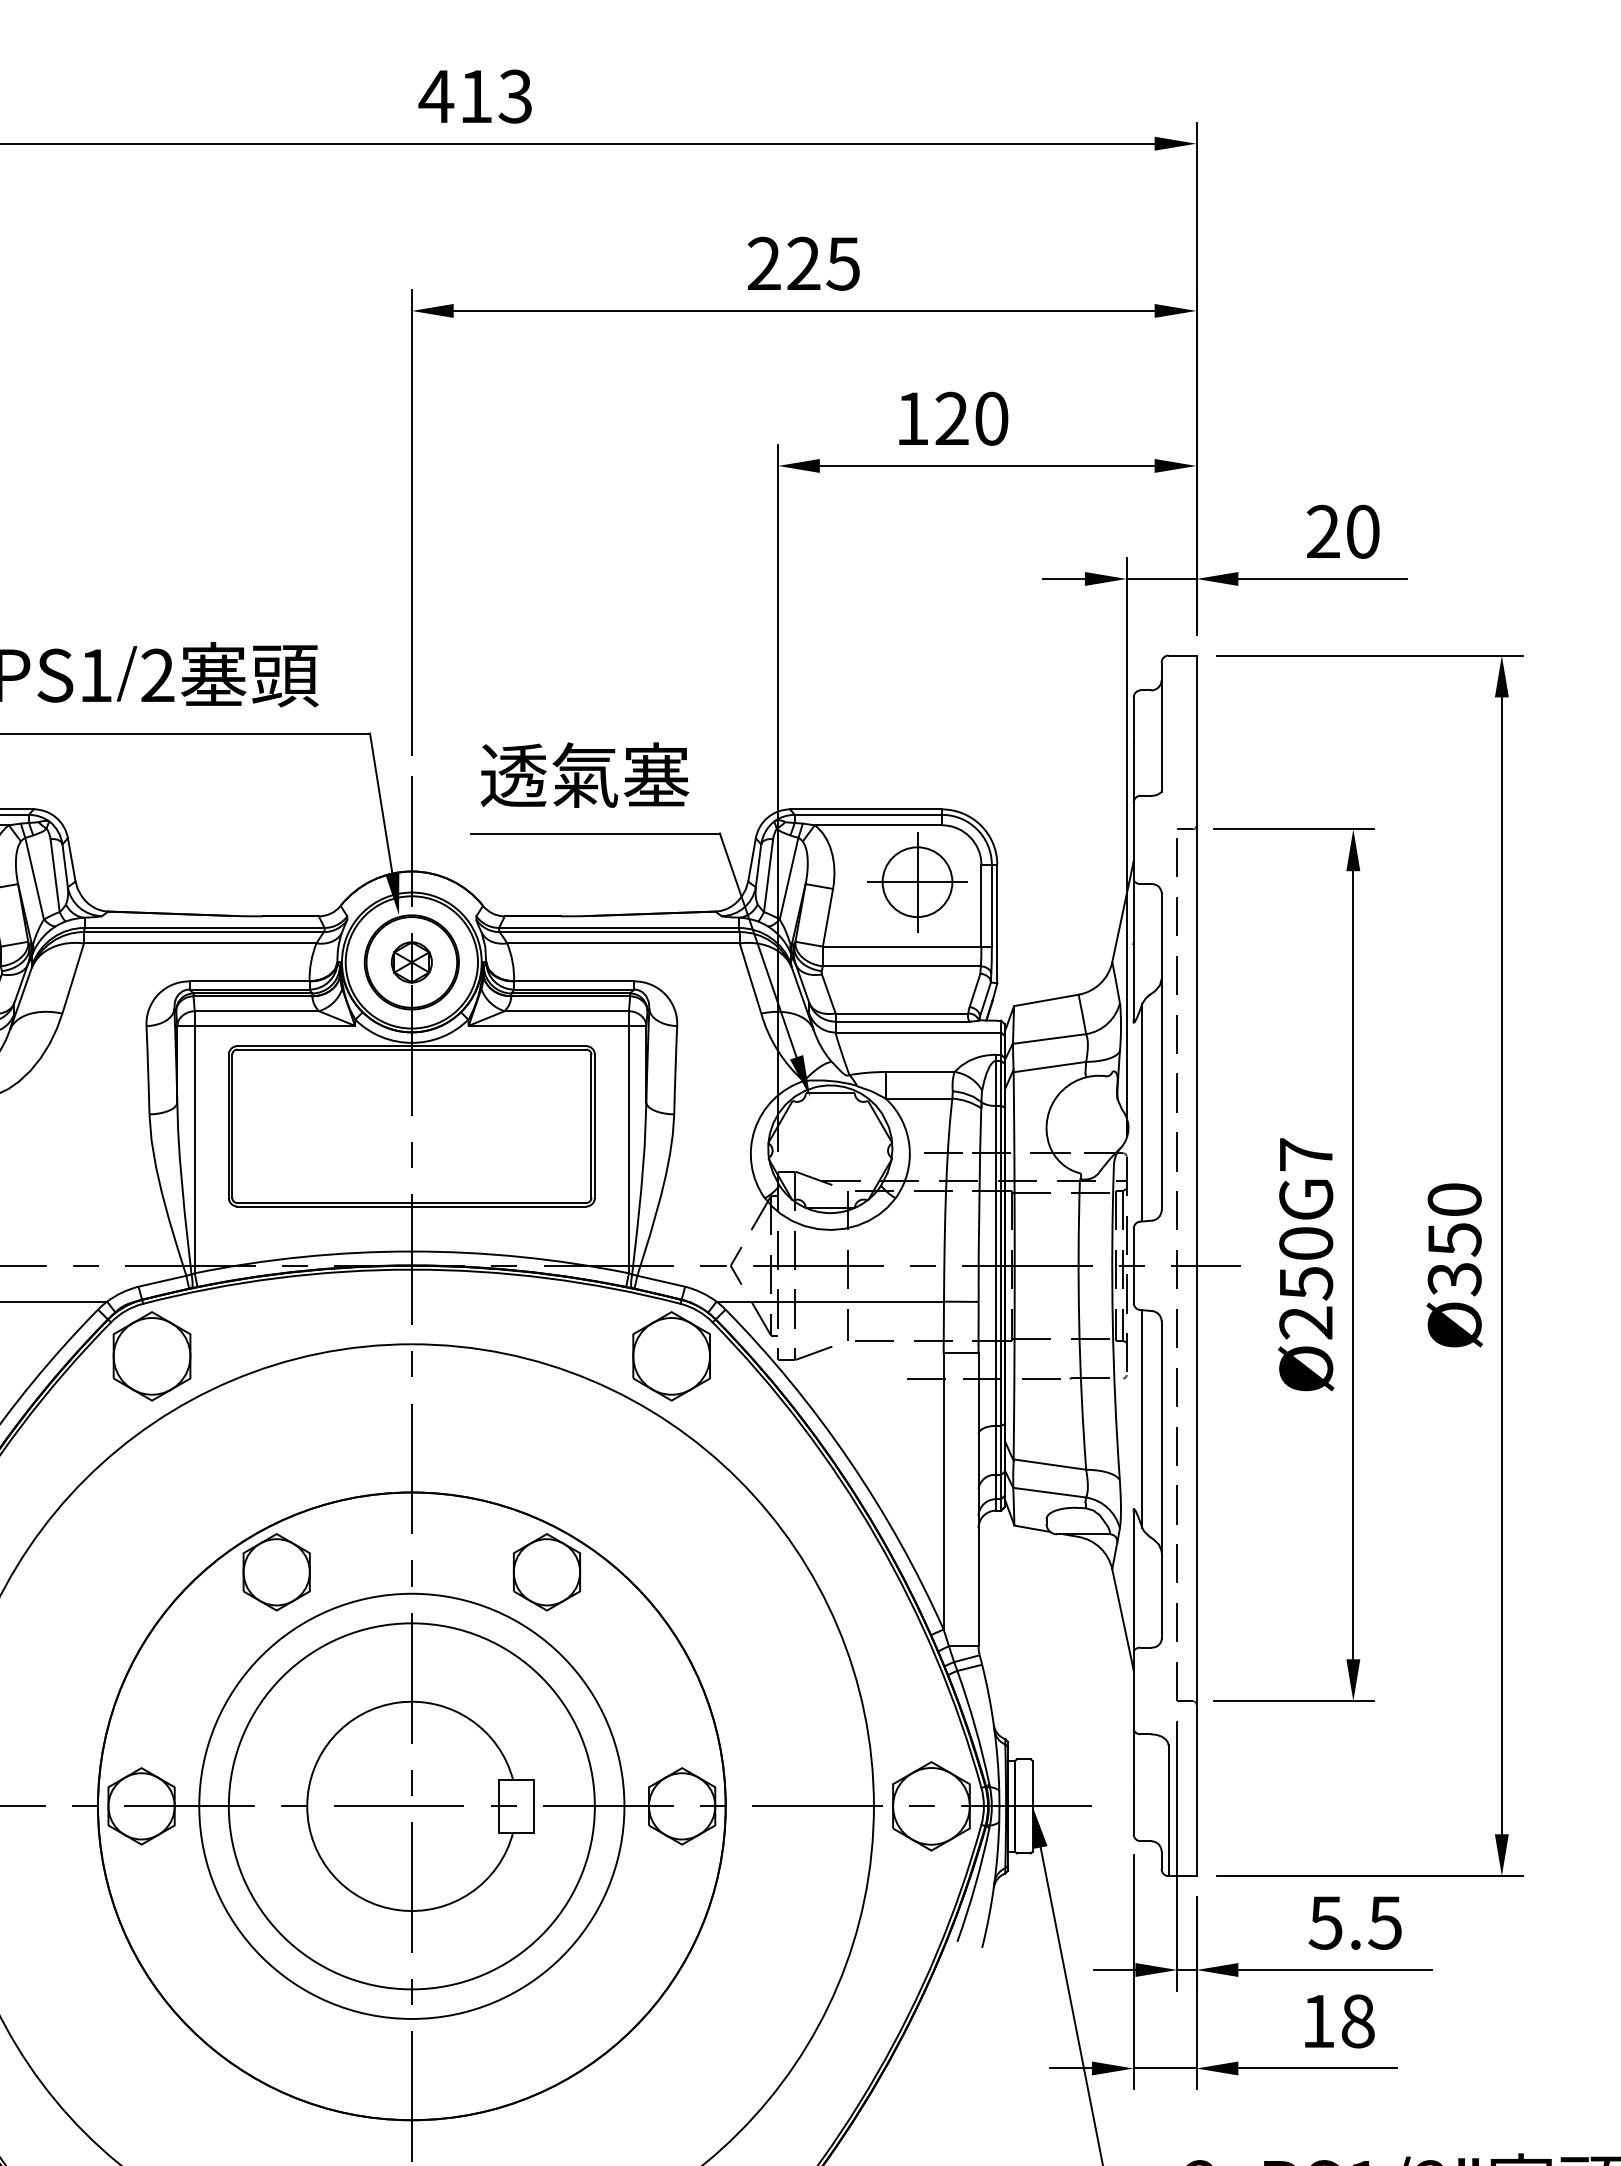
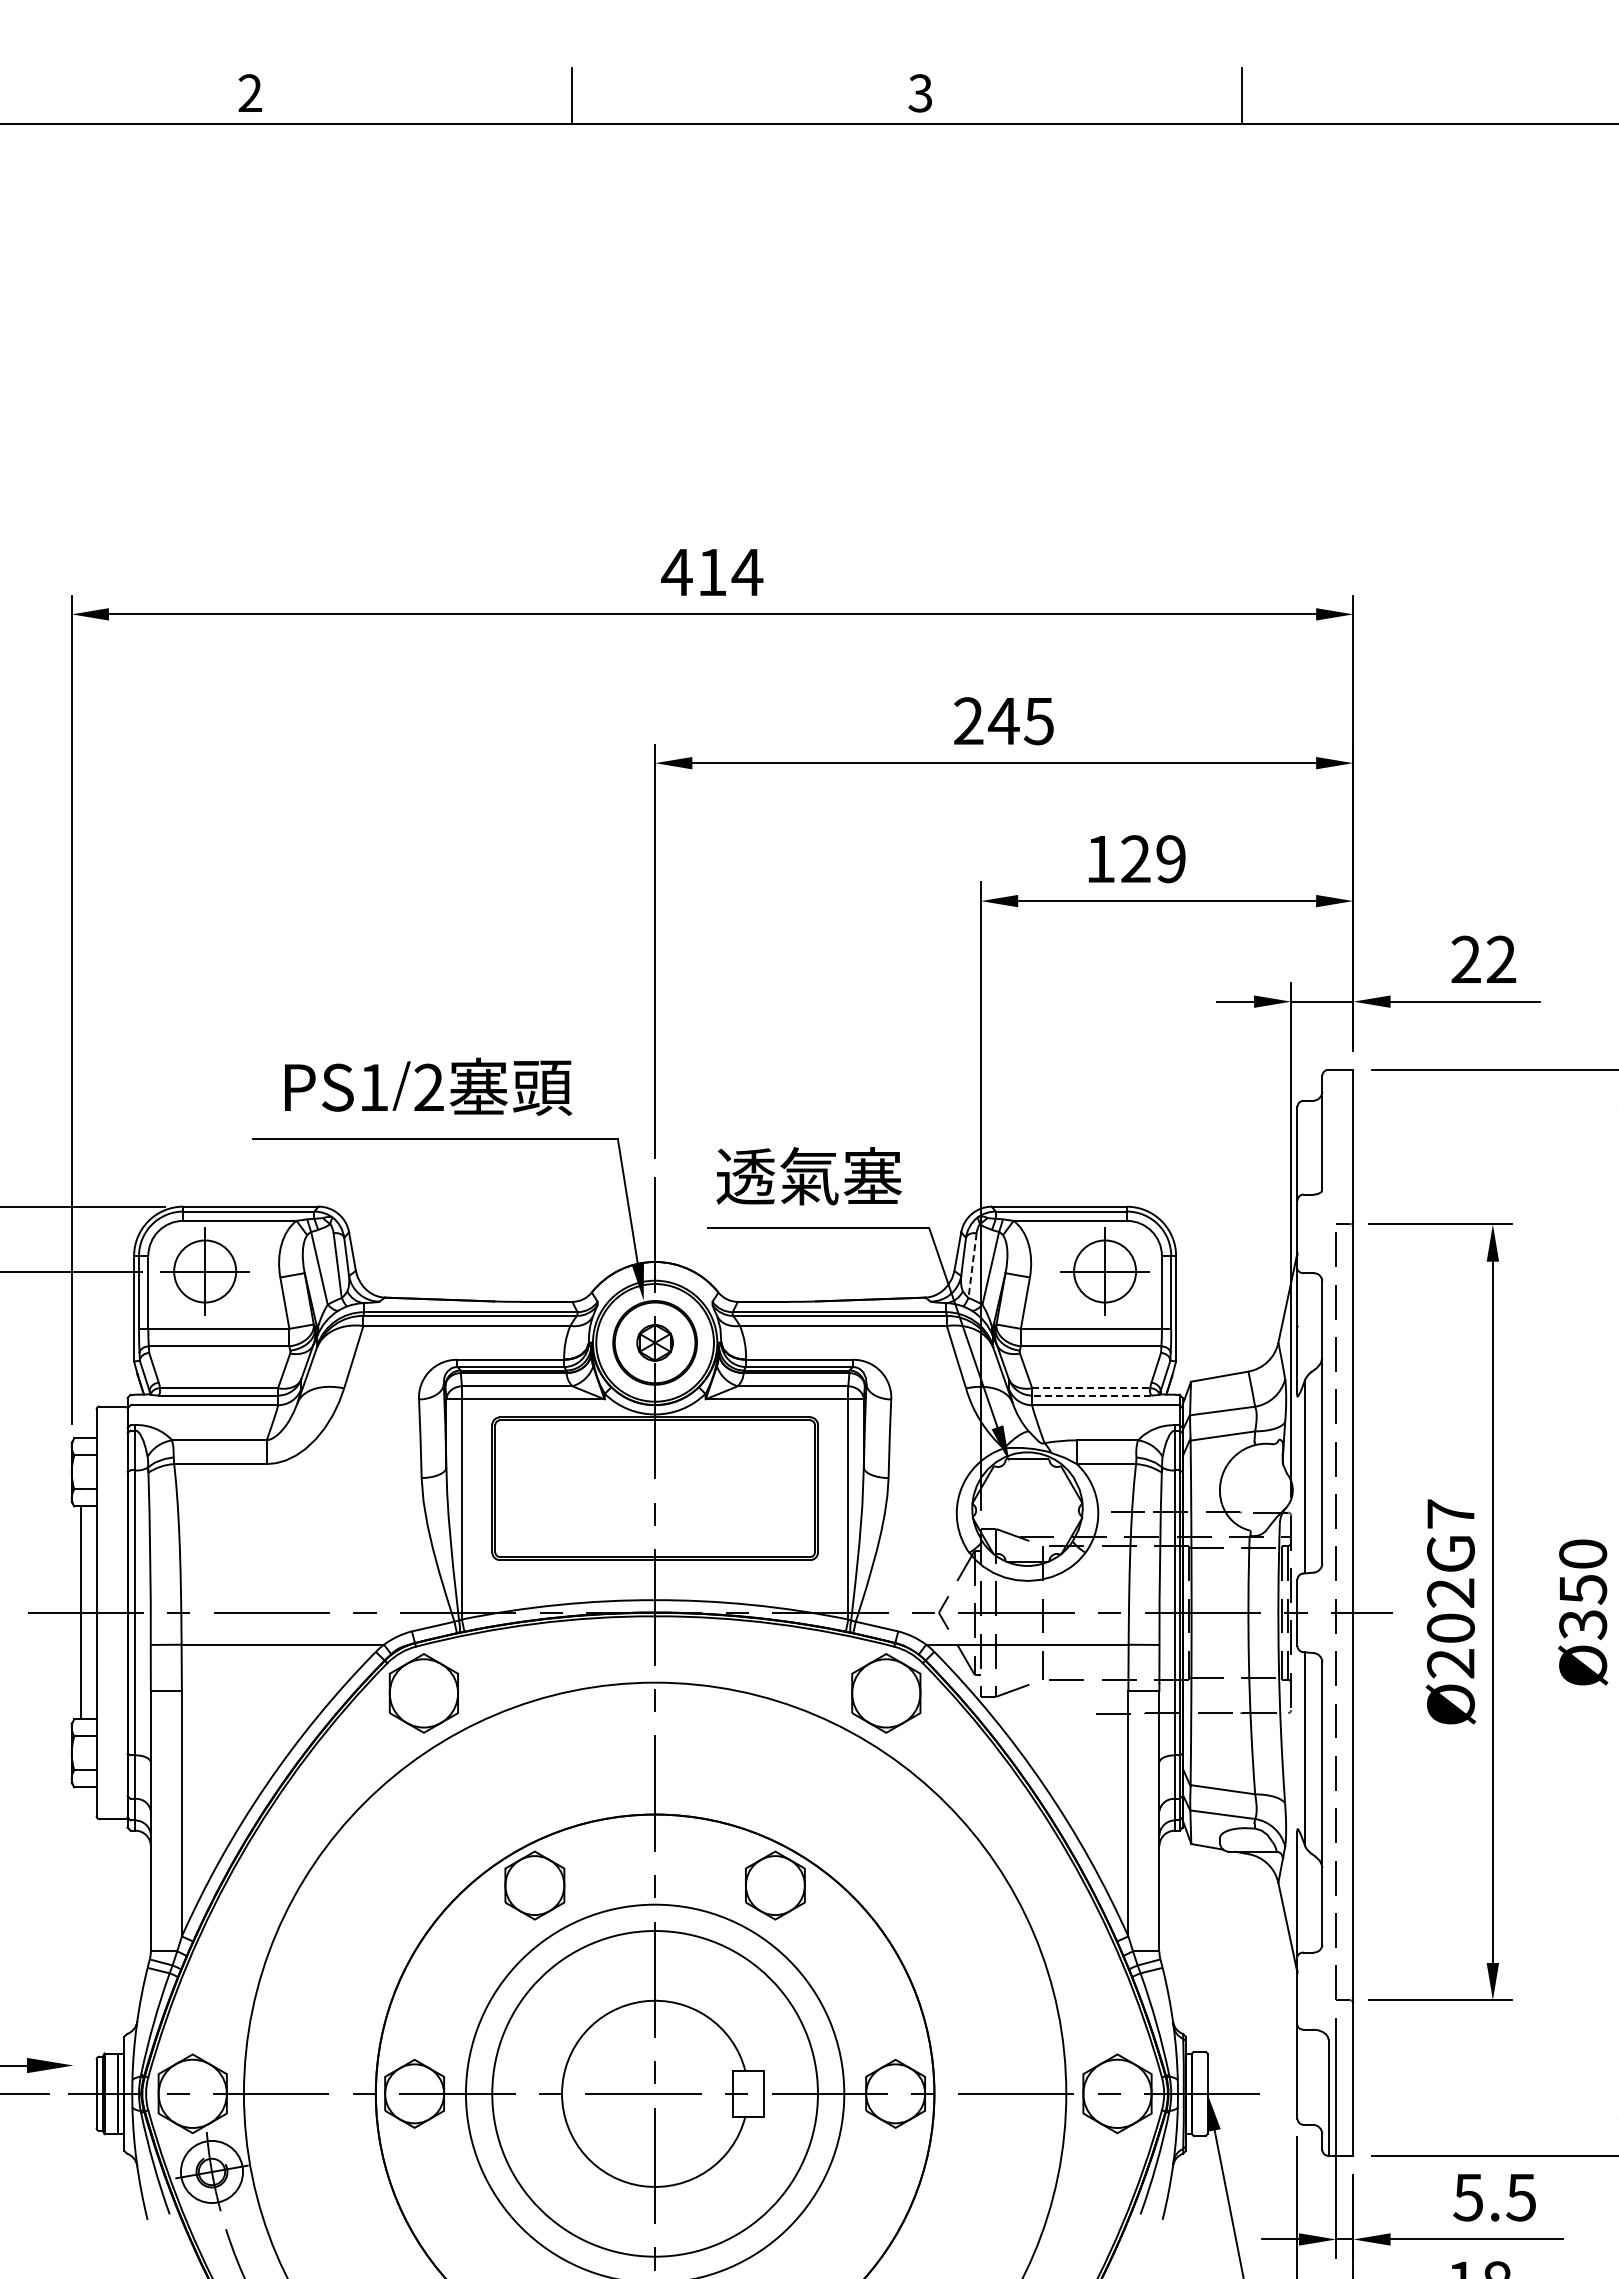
text: (515, 96) -> (747, 572), 413 -> 414
text: (803, 262) -> (1003, 720), 225 -> 245
text: (991, 419) -> (1170, 859), 120 -> 129
text: (1363, 531) -> (1501, 959), 20 -> 22
line: (768, 875) -> (972, 1265), solid -> dashed
line: (902, 1013) -> (1091, 1388), solid -> dashed
line: (902, 1021) -> (1091, 1395), solid -> dashed
text: (1305, 1263) -> (1450, 1610), Ø250G7 -> Ø202G7

